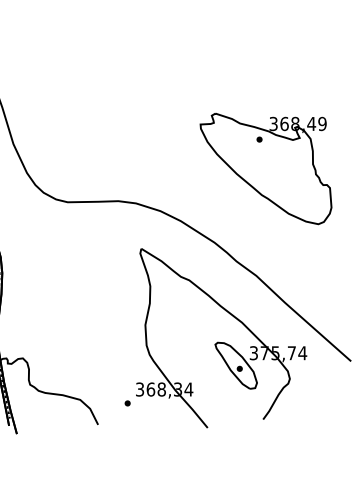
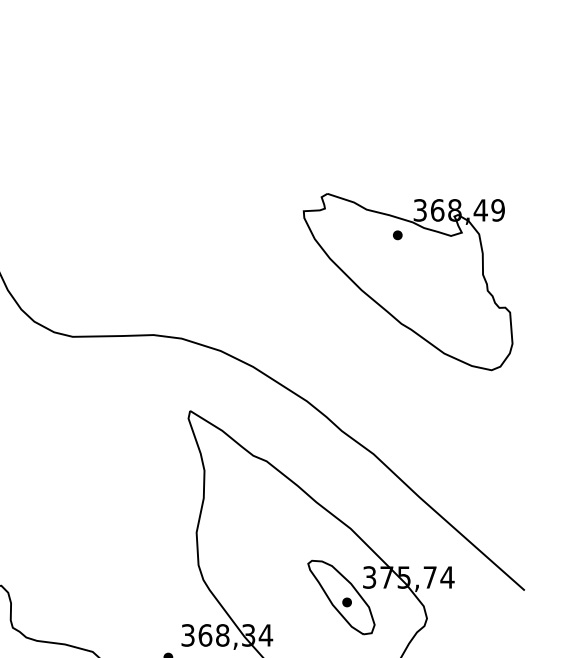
part: (265, 169) -> (407, 282), moved

